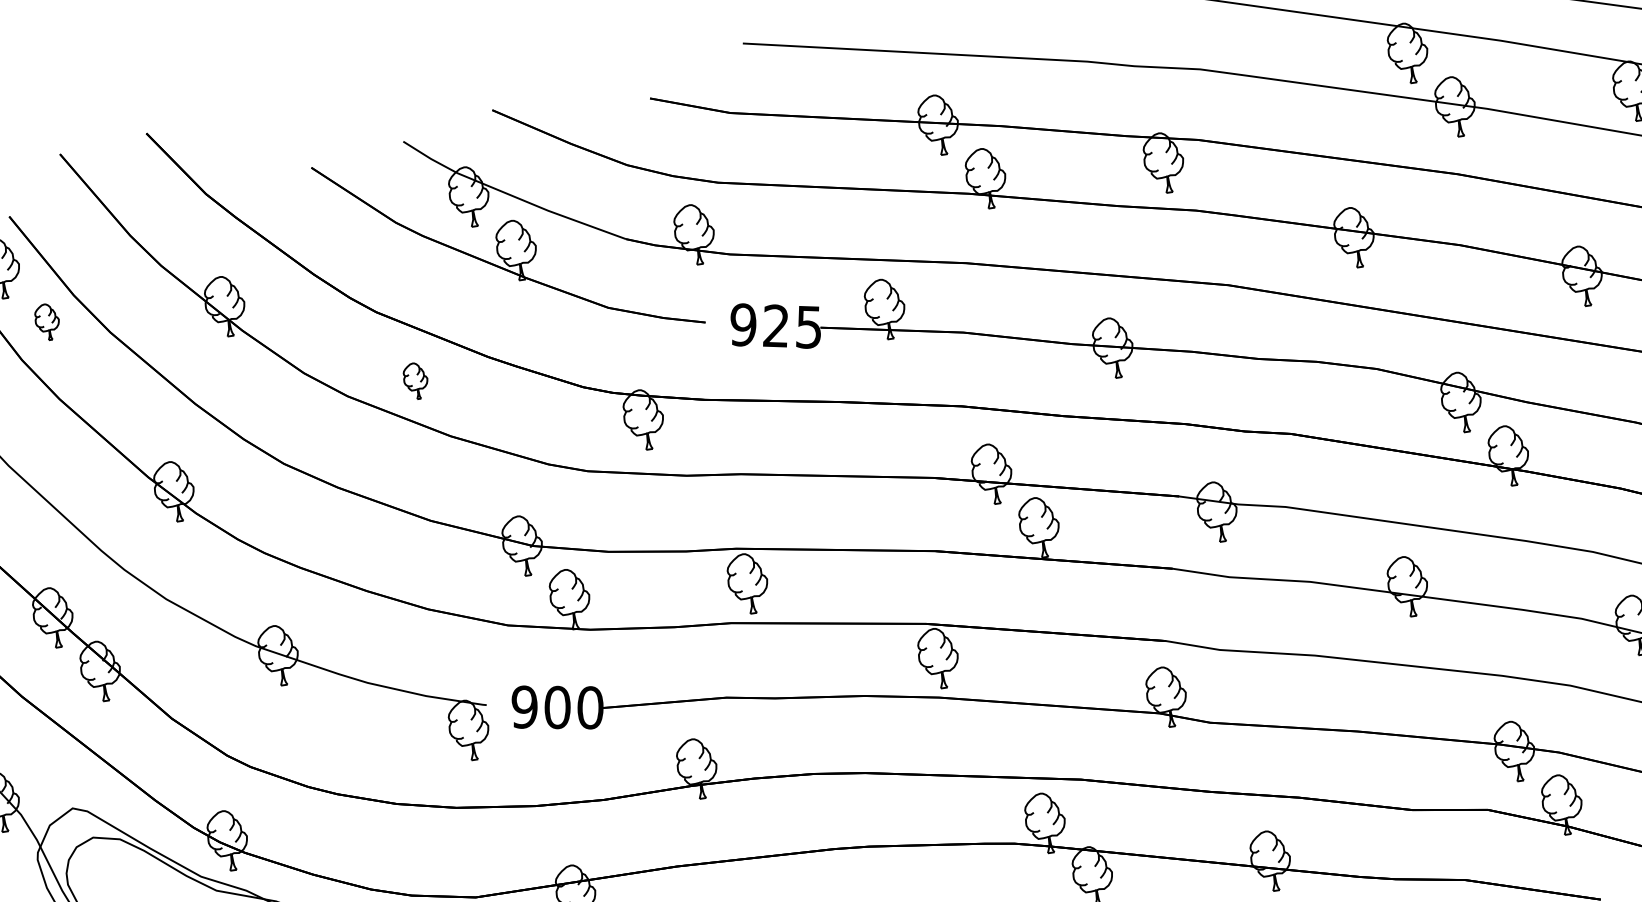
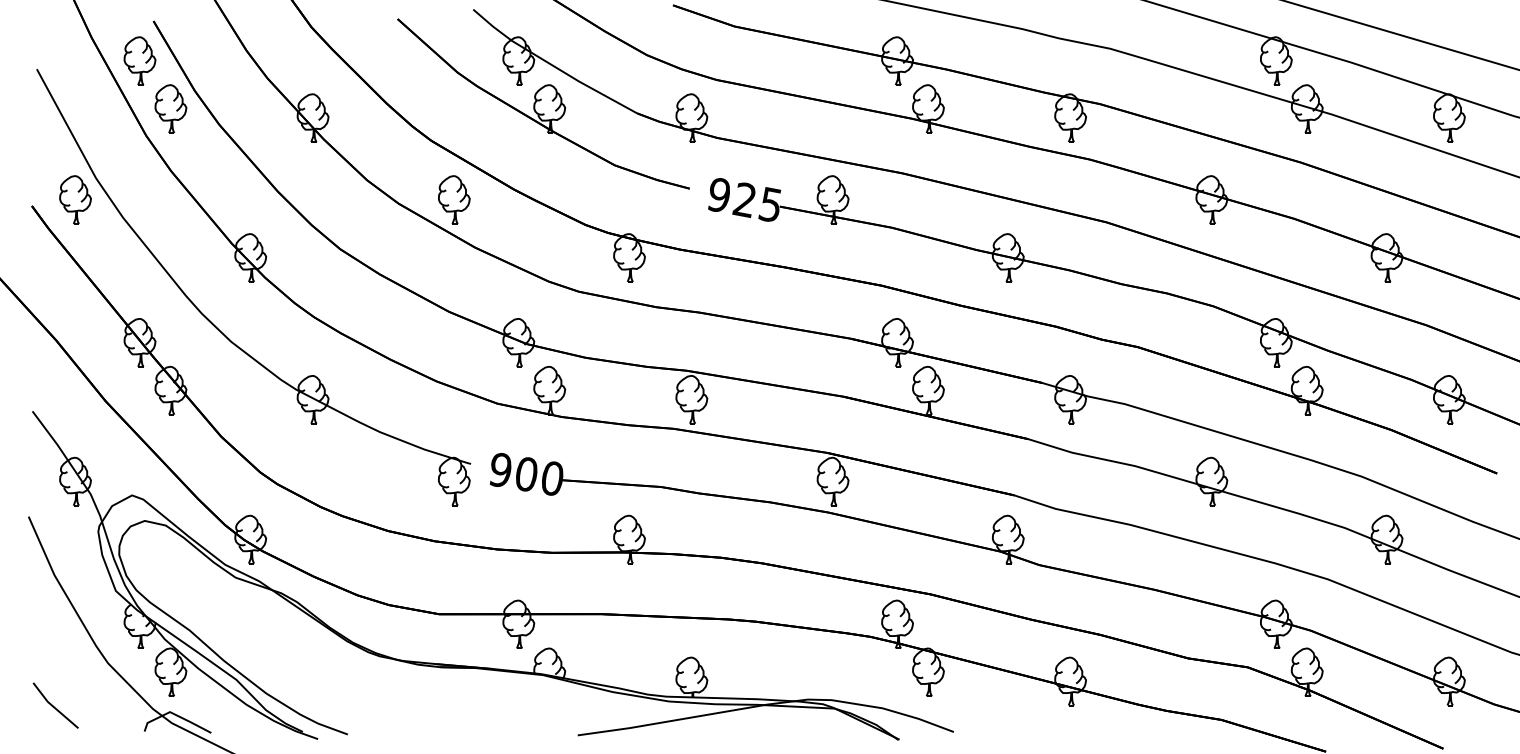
part: (46, 321) -> (170, 108), size x1.67
part: (416, 380) -> (454, 199), size x1.67

